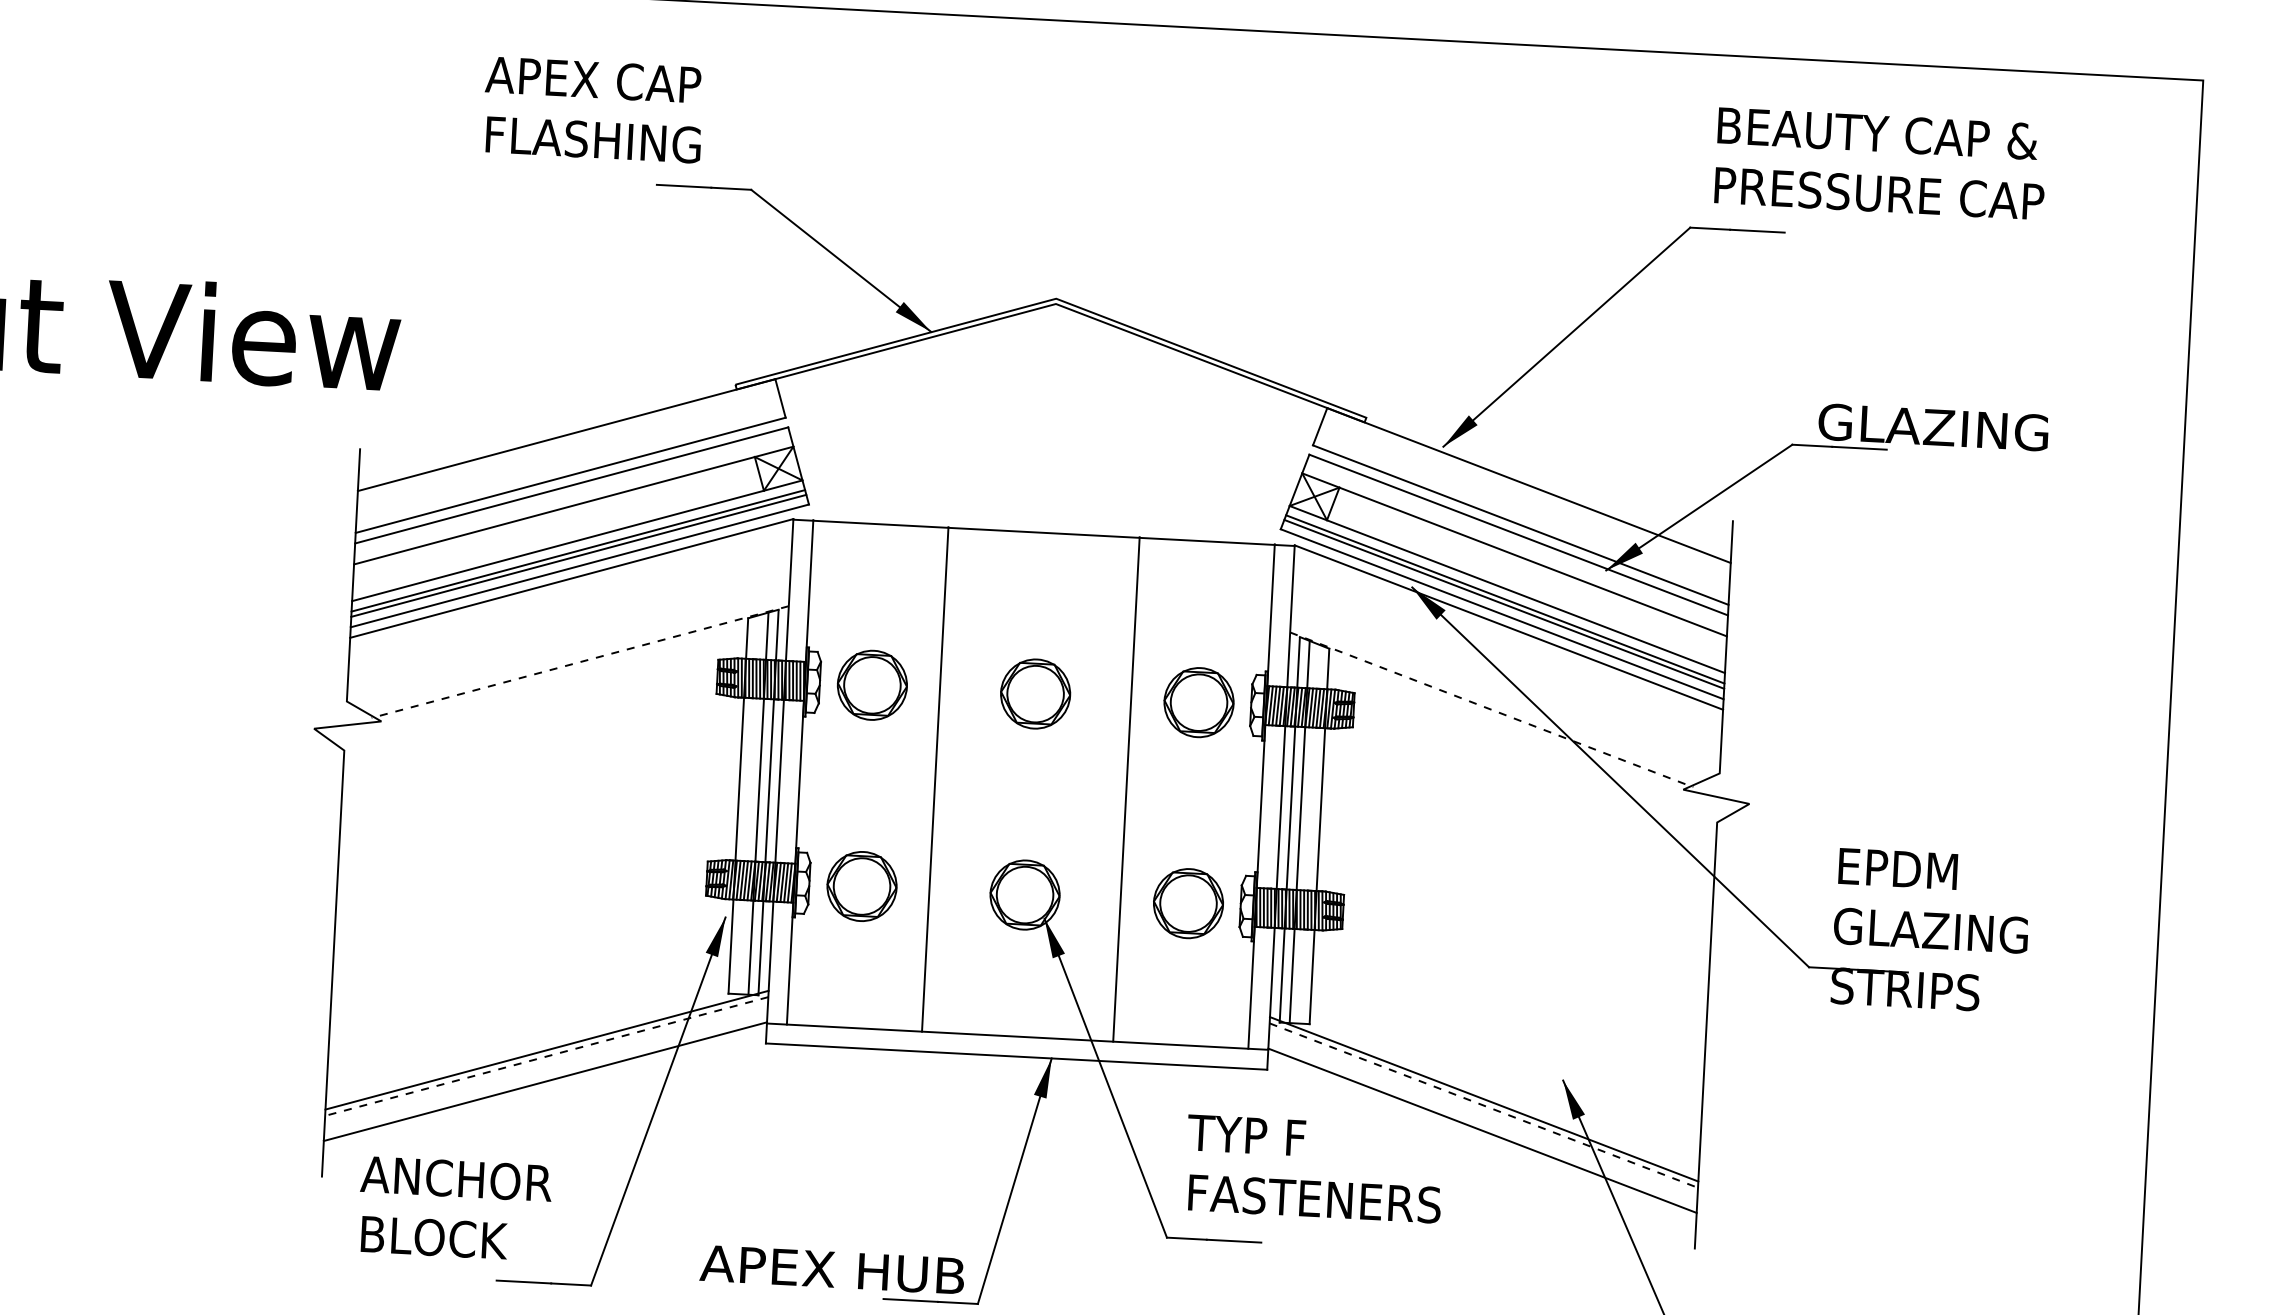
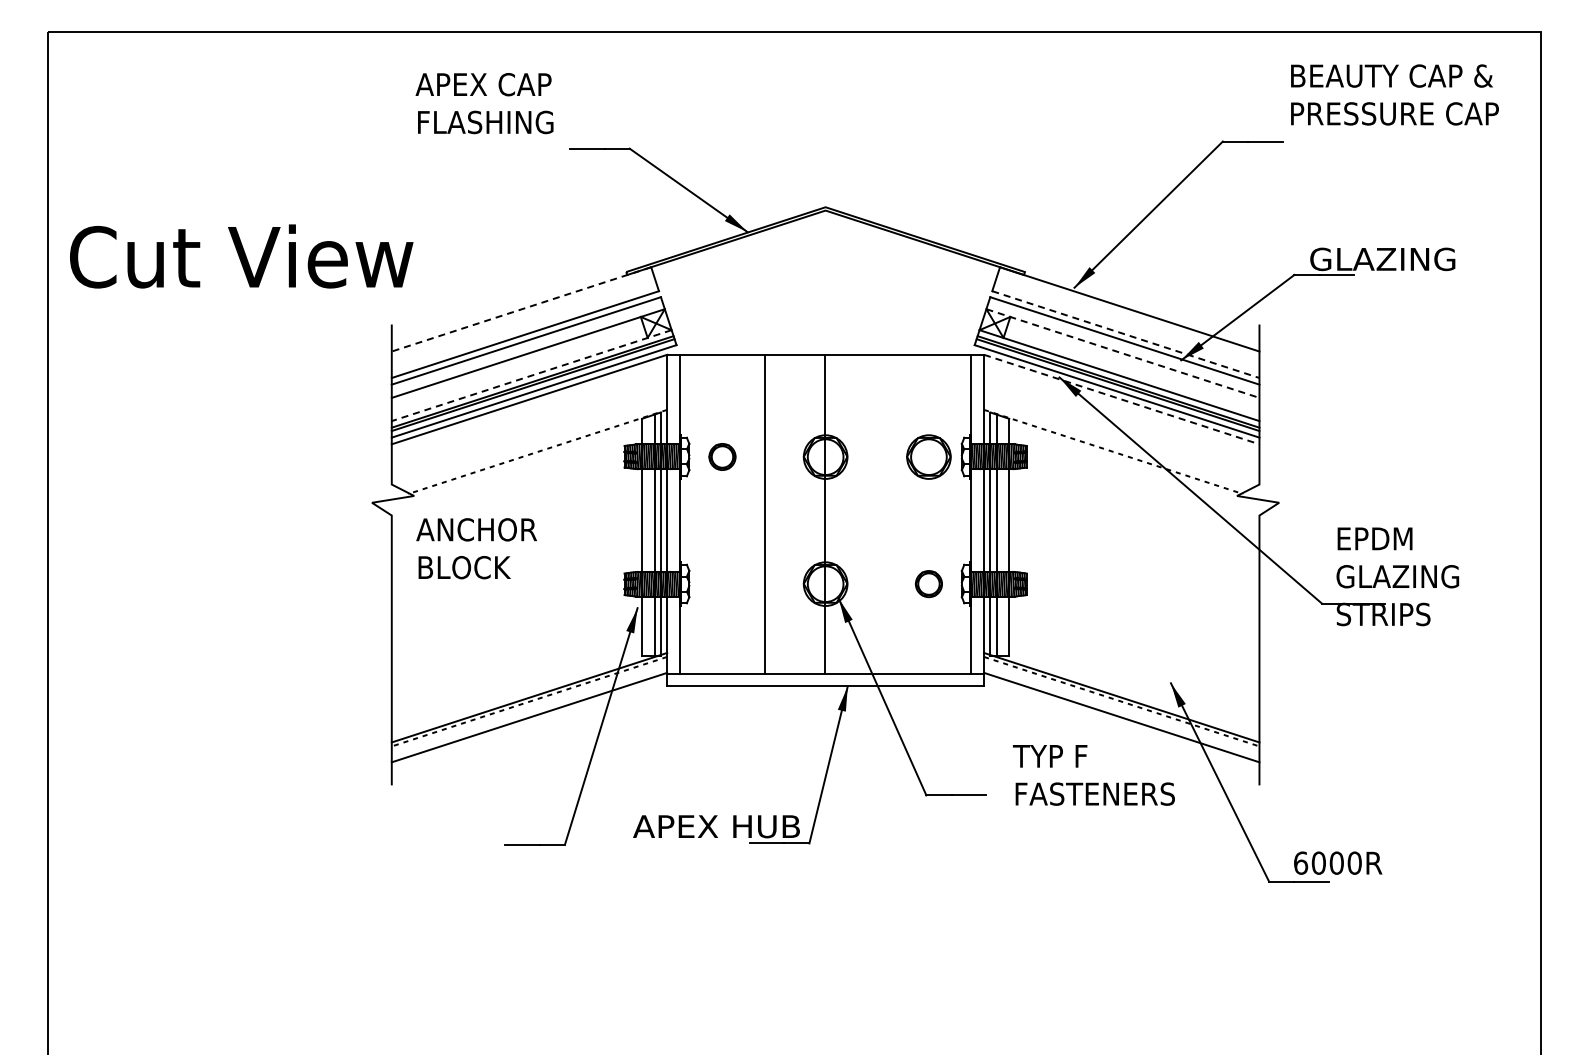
text: (593, 109) -> (484, 103), moved
text: (1880, 163) -> (1394, 94), moved
line: (566, 435) -> (521, 309), solid -> dashed
line: (1521, 525) -> (1126, 334), solid -> dashed
line: (576, 540) -> (531, 375), solid -> dashed
line: (1513, 554) -> (1122, 353), solid -> dashed
line: (1508, 627) -> (1121, 399), solid -> dashed
part: (872, 684) -> (722, 456), size x0.6
line: (1127, 788) -> (825, 513), moved
part: (861, 885) -> (722, 583), removed
part: (1187, 902) -> (928, 583), size x0.6
text: (1313, 1169) -> (1093, 775), moved
text: (454, 1208) -> (476, 548), moved

